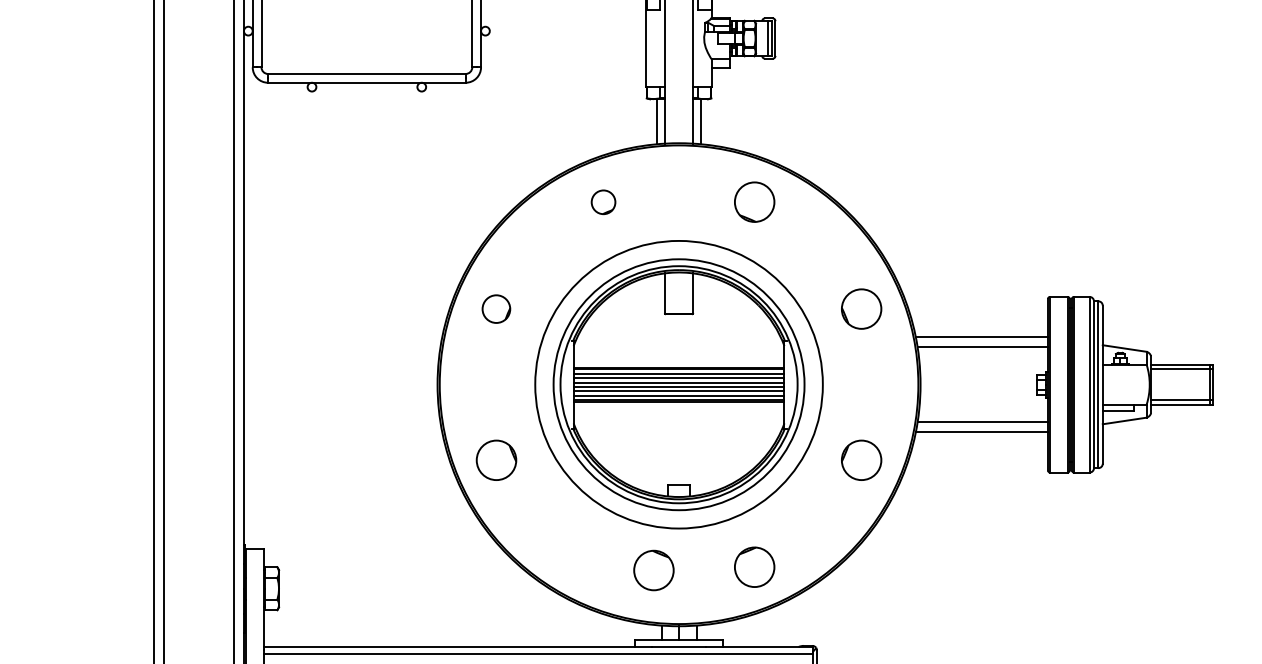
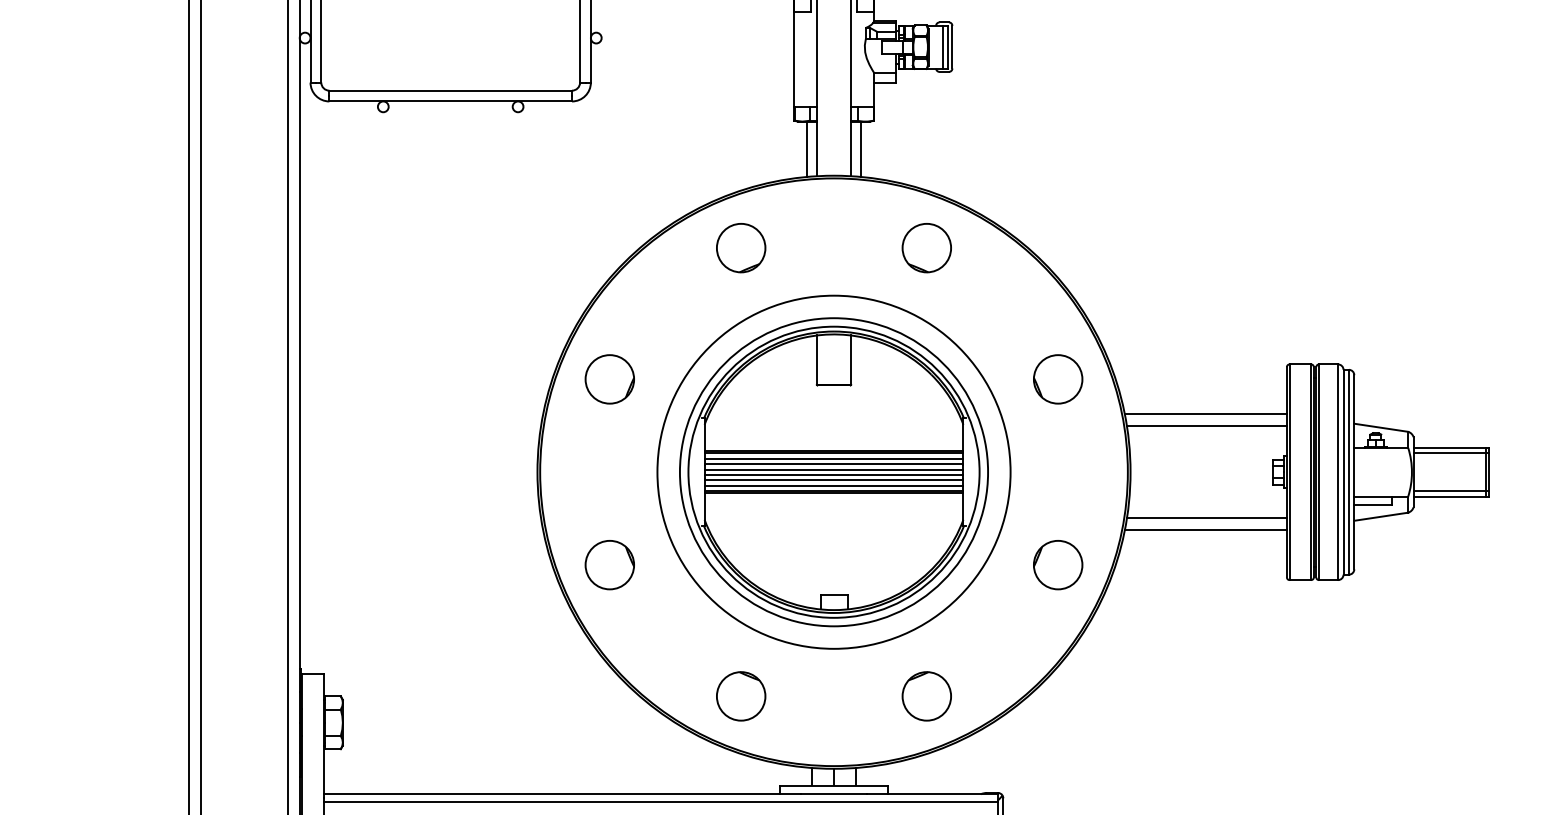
part: (603, 202) -> (741, 248), size x1.67
part: (496, 309) -> (609, 379), size x1.43
part: (654, 570) -> (741, 696), moved

